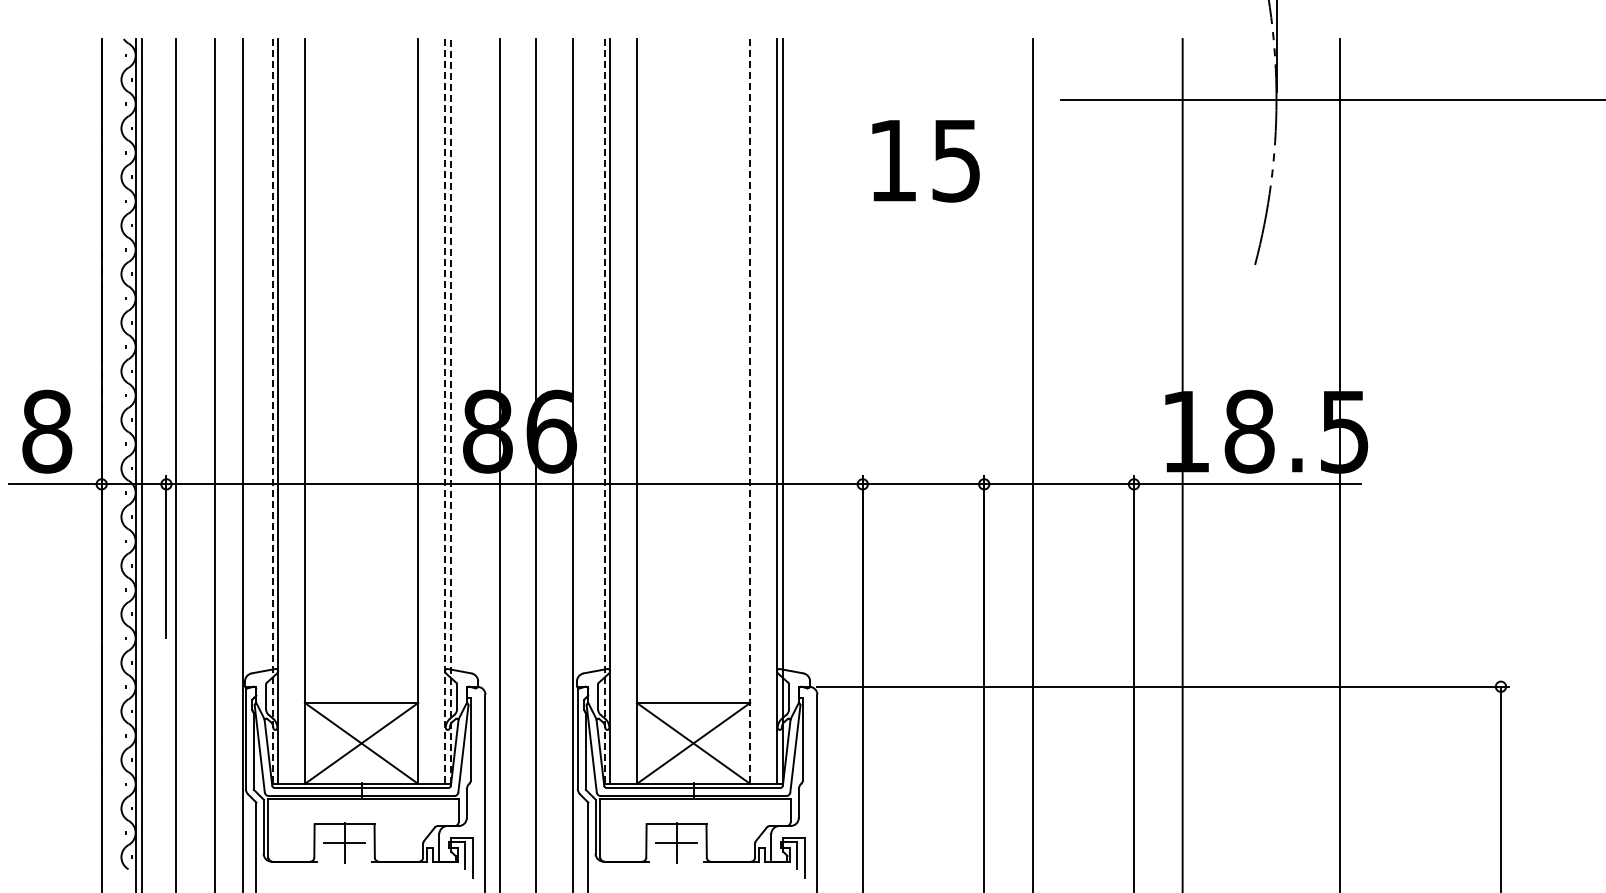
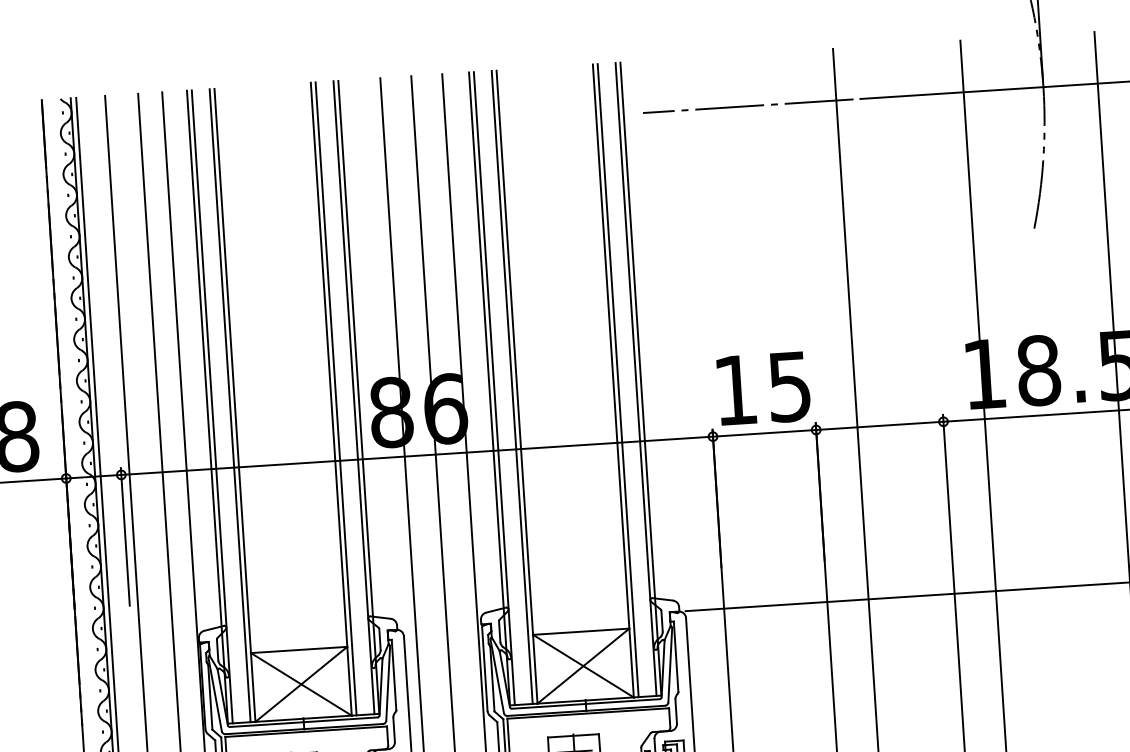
line: (929, 99) -> (748, 105), added
text: (925, 161) -> (763, 389), moved
line: (450, 410) -> (358, 396), dashed -> solid
line: (272, 411) -> (207, 407), dashed -> solid
line: (299, 411) -> (230, 405), added
line: (423, 411) -> (335, 398), added
line: (444, 411) -> (353, 397), dashed -> solid
line: (604, 411) -> (489, 388), dashed -> solid
line: (631, 411) -> (512, 387), added
line: (750, 411) -> (613, 380), dashed -> solid
line: (755, 411) -> (617, 380), added

